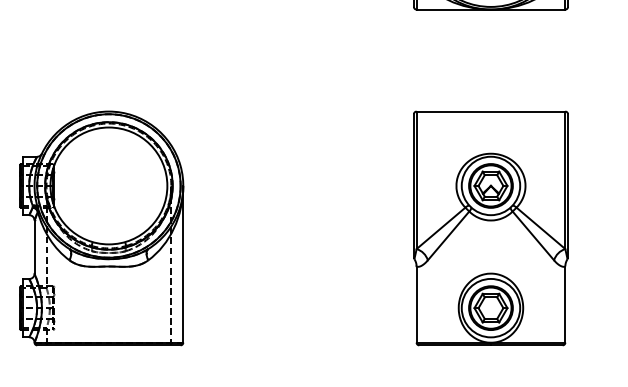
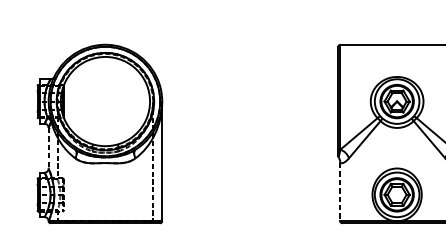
line: (34, 247) -> (48, 148), solid -> dashed
line: (416, 305) -> (340, 192), solid -> dashed

